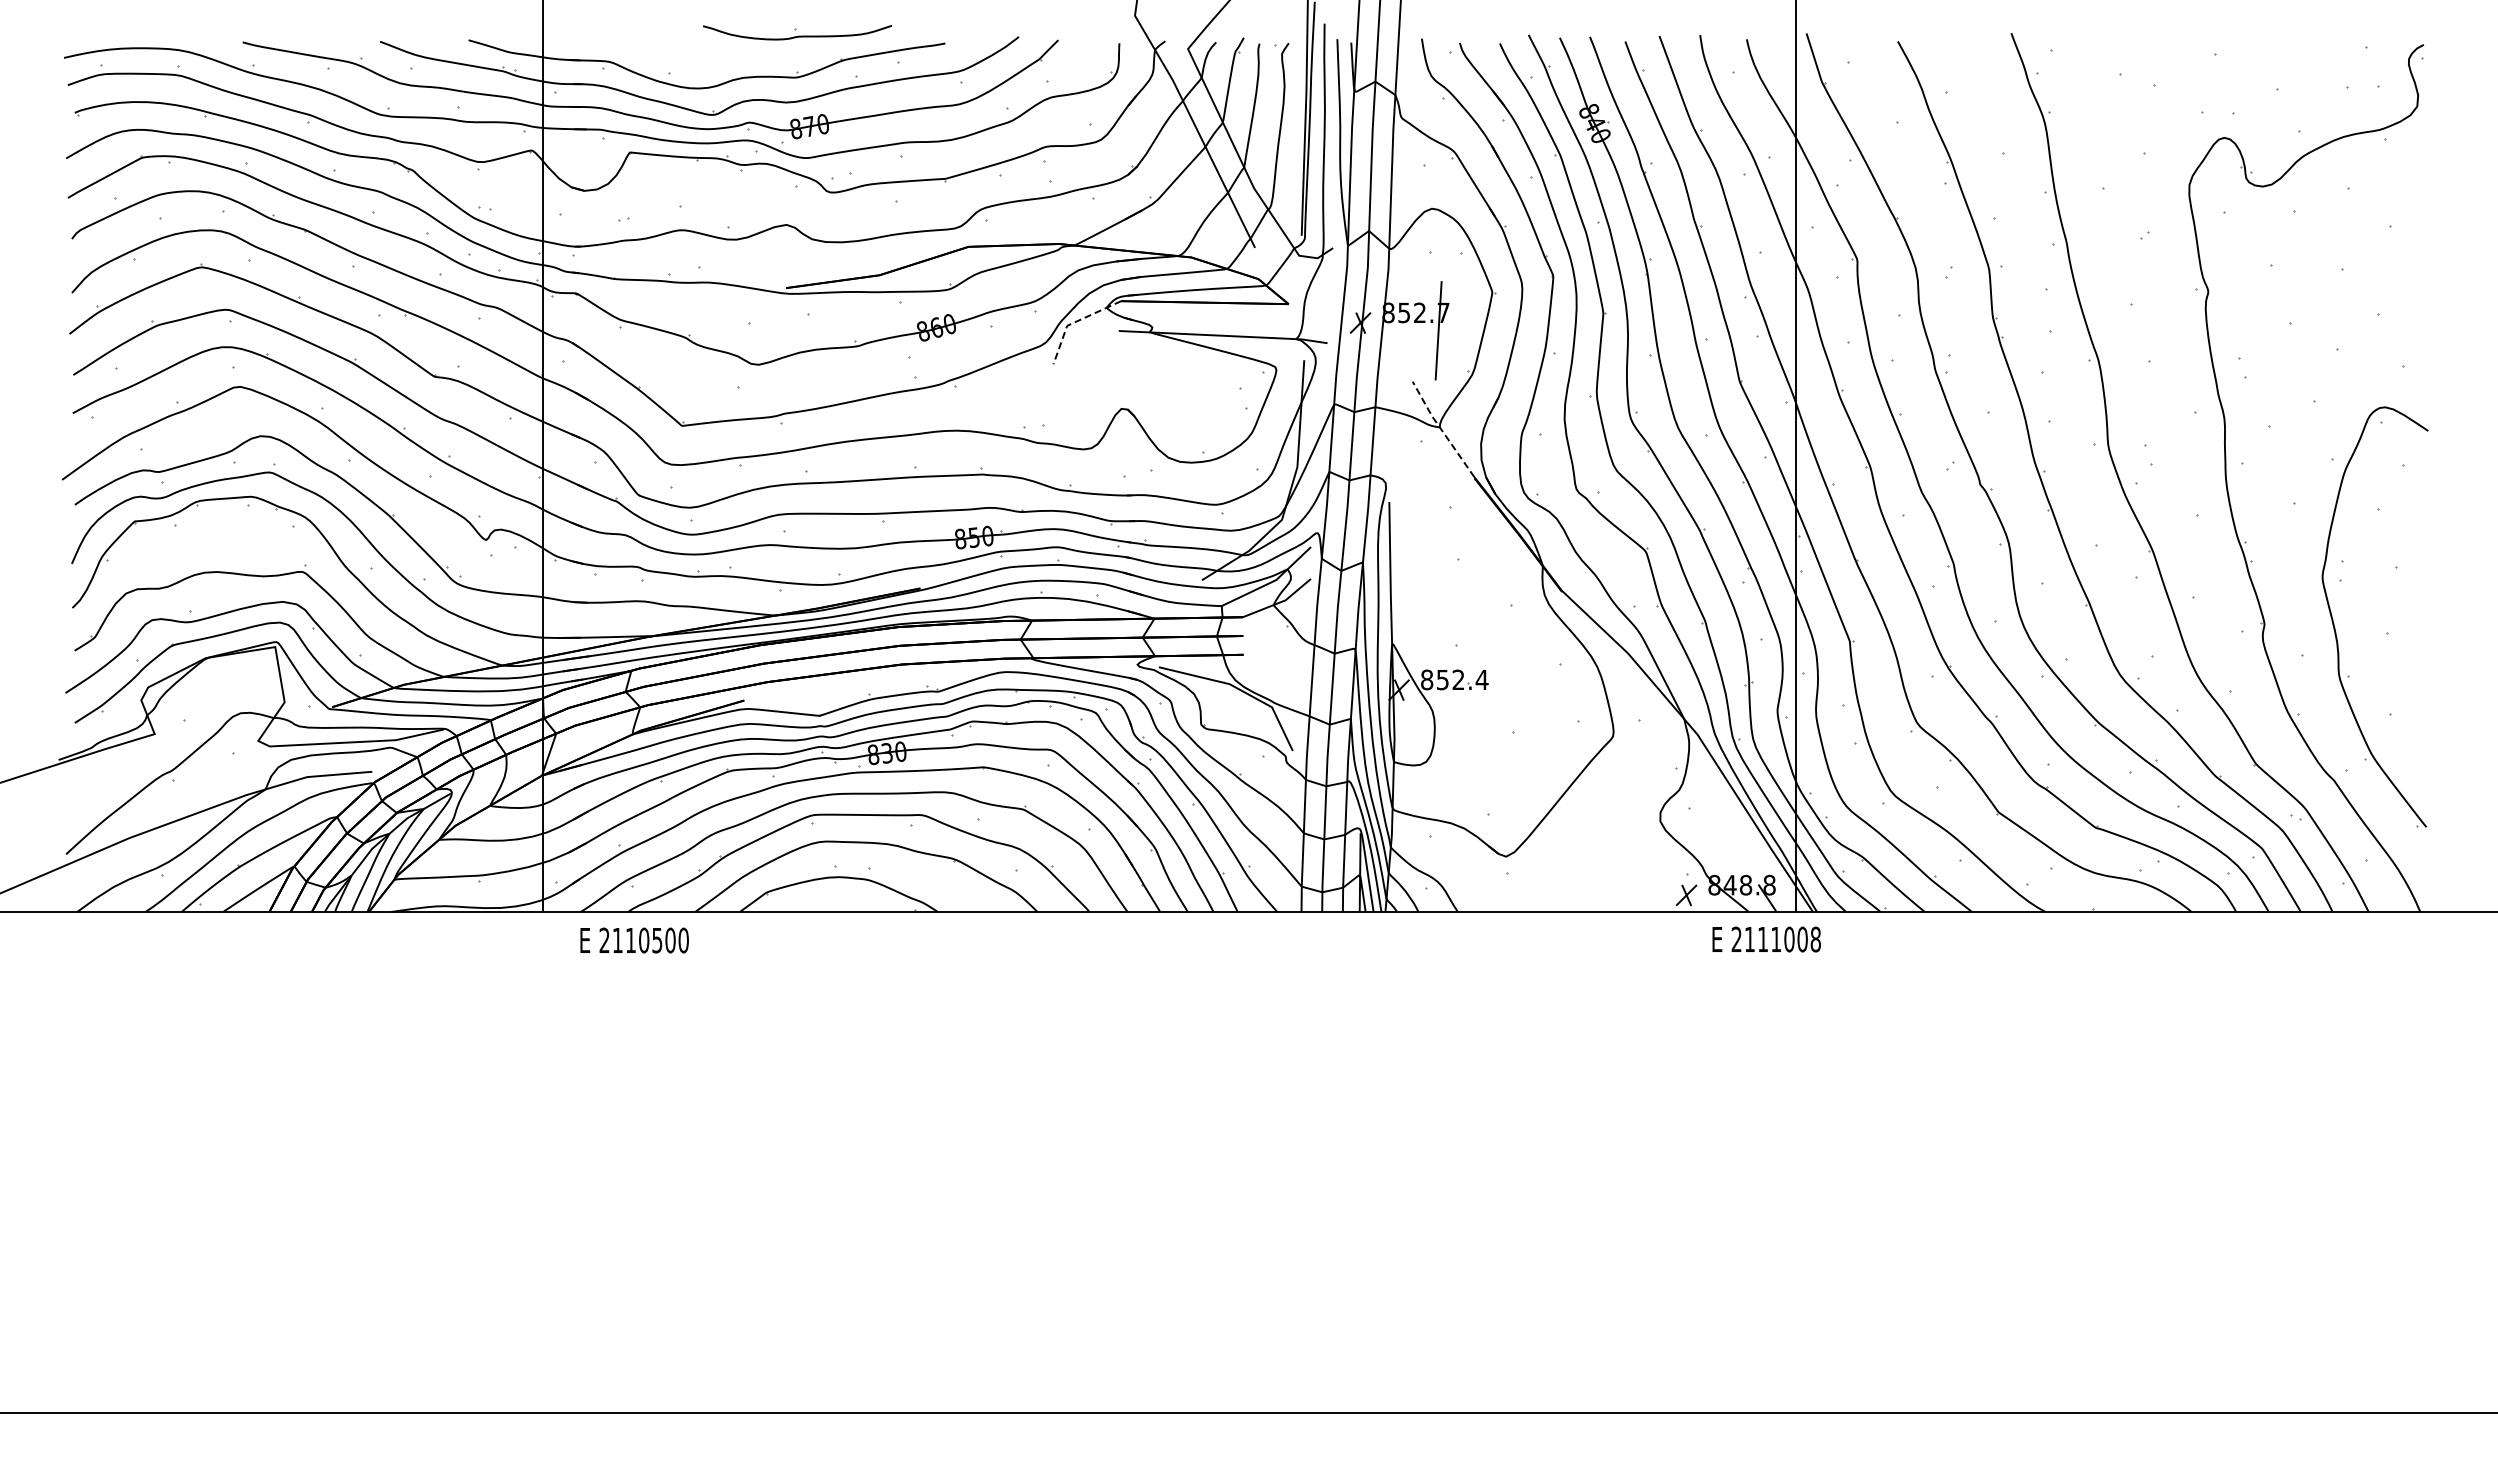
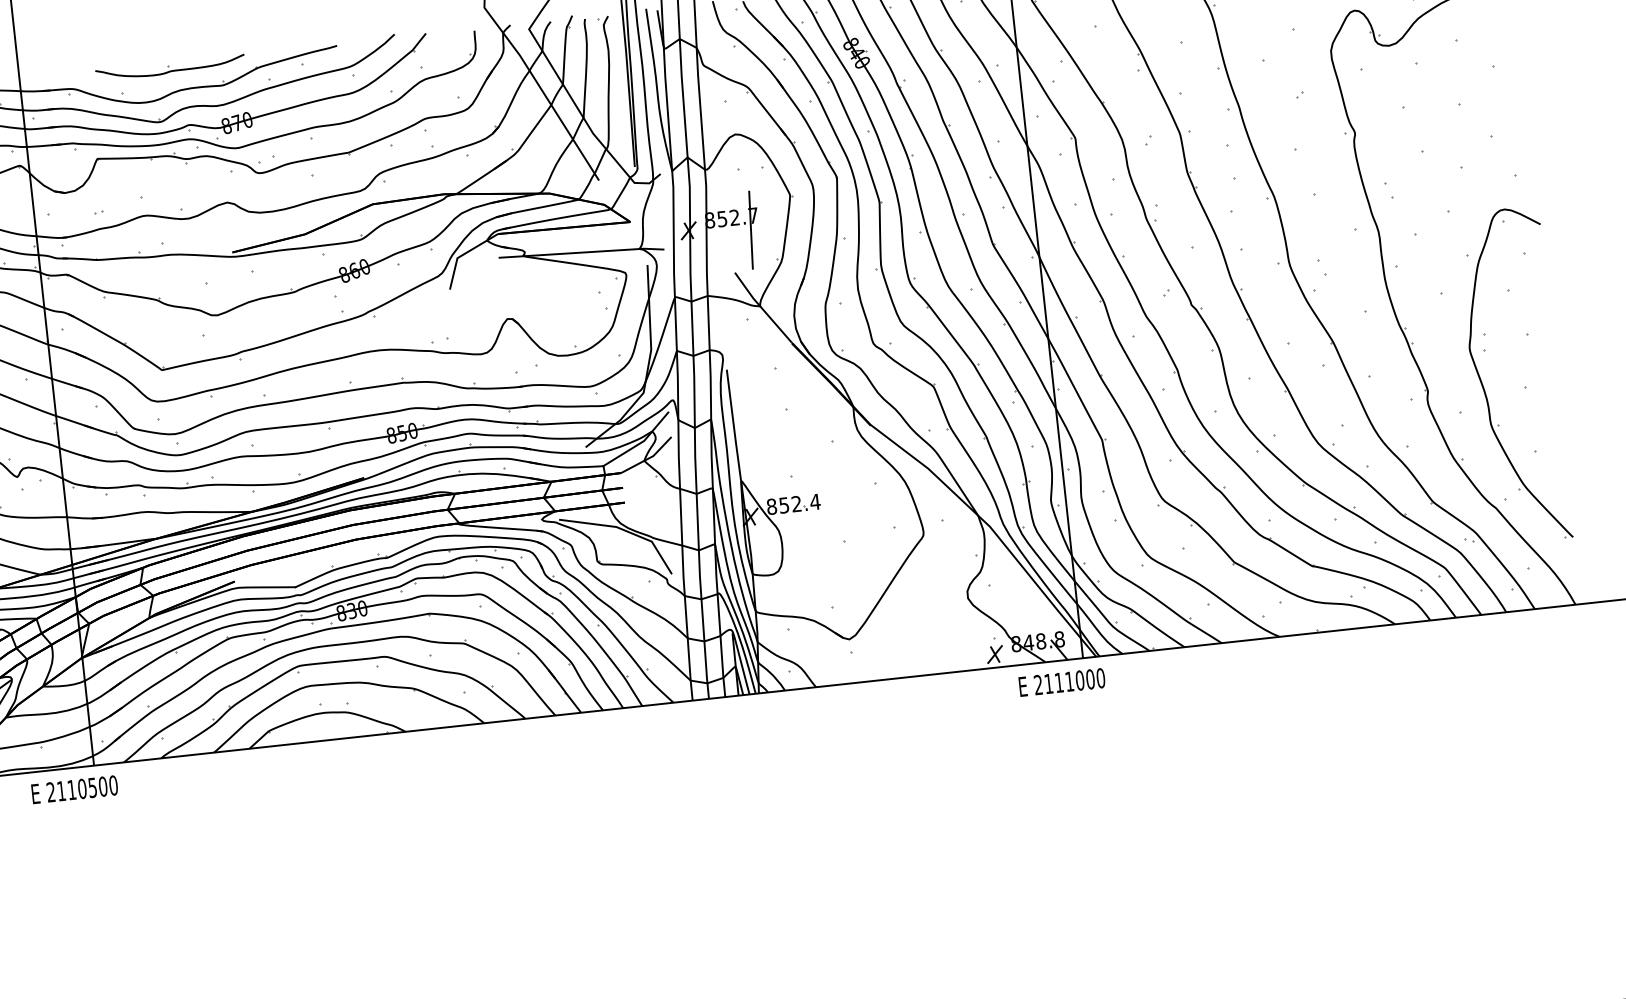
part: (797, 32) -> (170, 67), moved
line: (1075, 322) -> (463, 254), dashed -> solid
line: (1441, 429) -> (761, 307), dashed -> solid
text: (1815, 939) -> (1100, 678), 2111008 -> 2111000
text: (634, 940) -> (74, 789), moved

